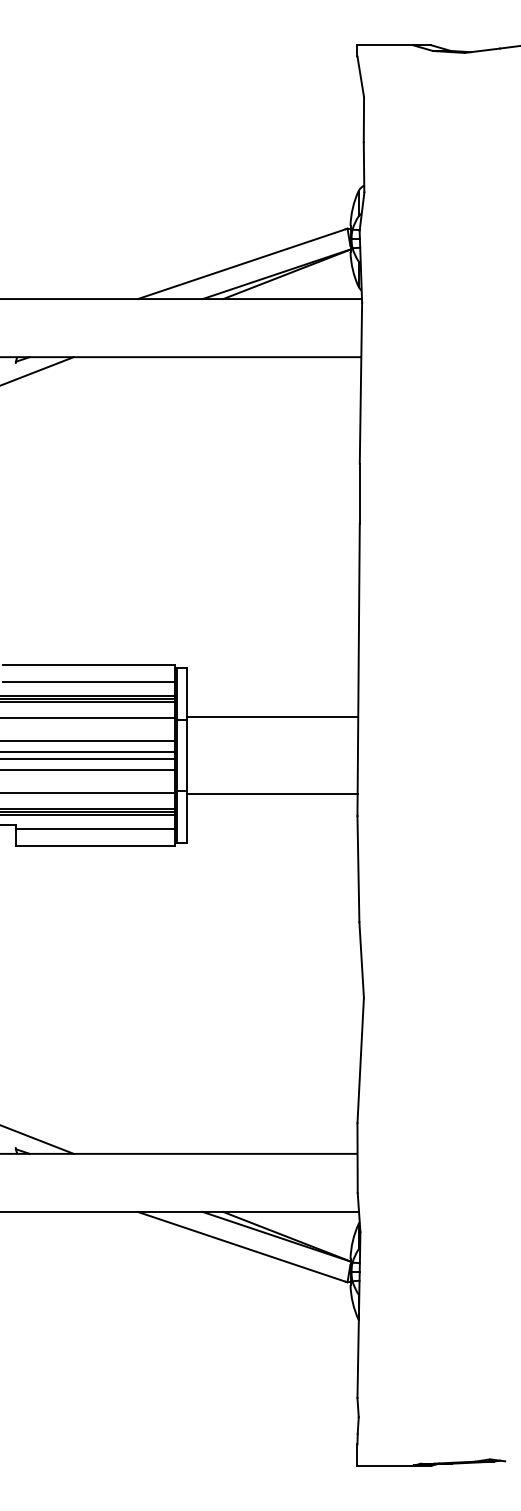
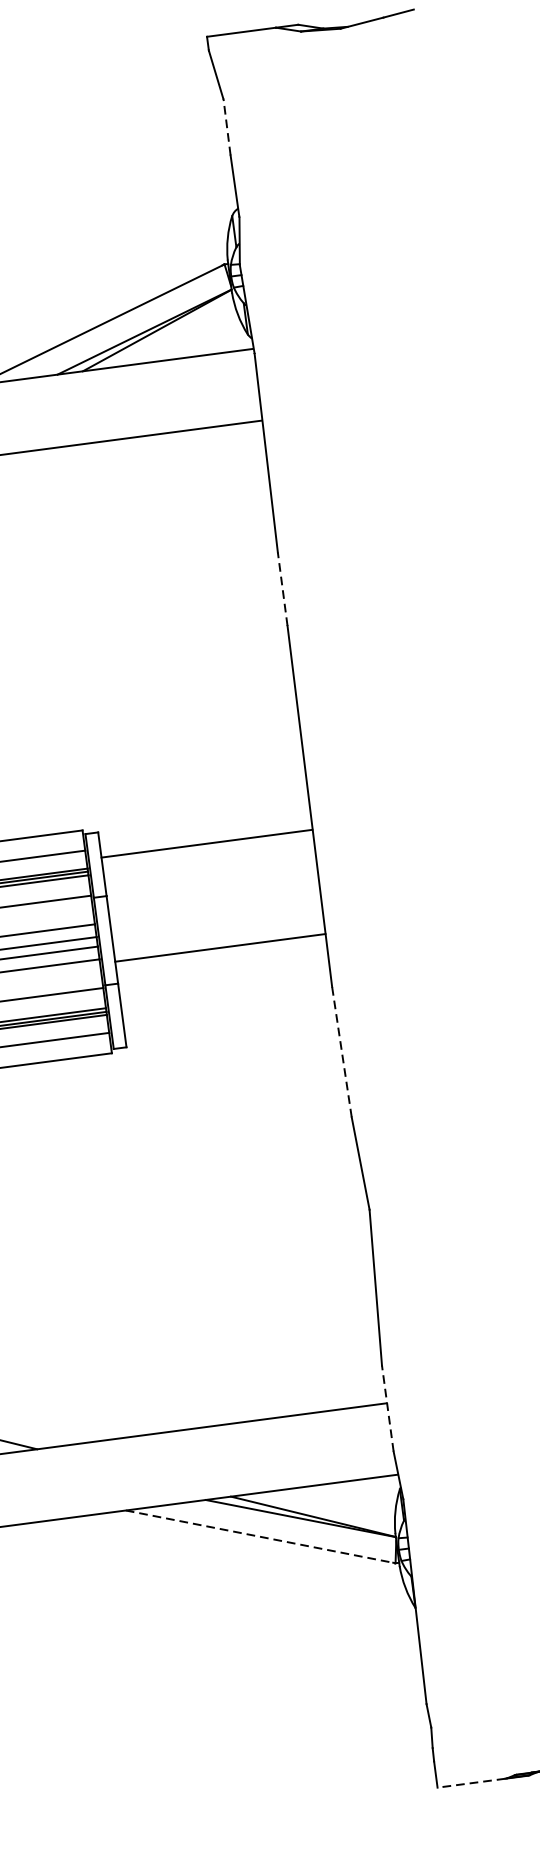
line: (363, 120) -> (226, 128), solid -> dashed
line: (359, 493) -> (282, 588), solid -> dashed
line: (272, 716) -> (206, 843), moved
line: (272, 794) -> (220, 948), moved
line: (358, 868) -> (341, 1051), solid -> dashed
line: (357, 1158) -> (387, 1408), solid -> dashed
line: (242, 1247) -> (260, 1537), solid -> dashed
line: (384, 1465) -> (470, 1783), solid -> dashed

